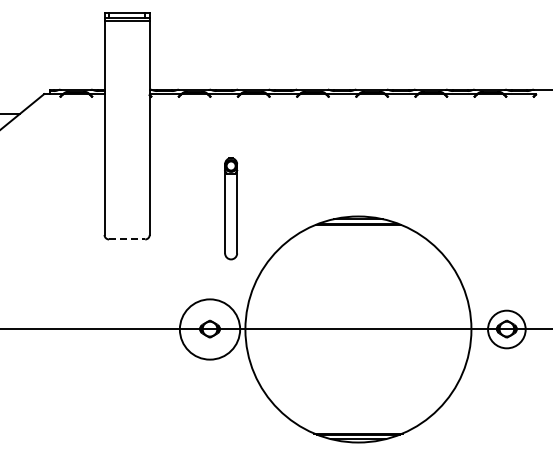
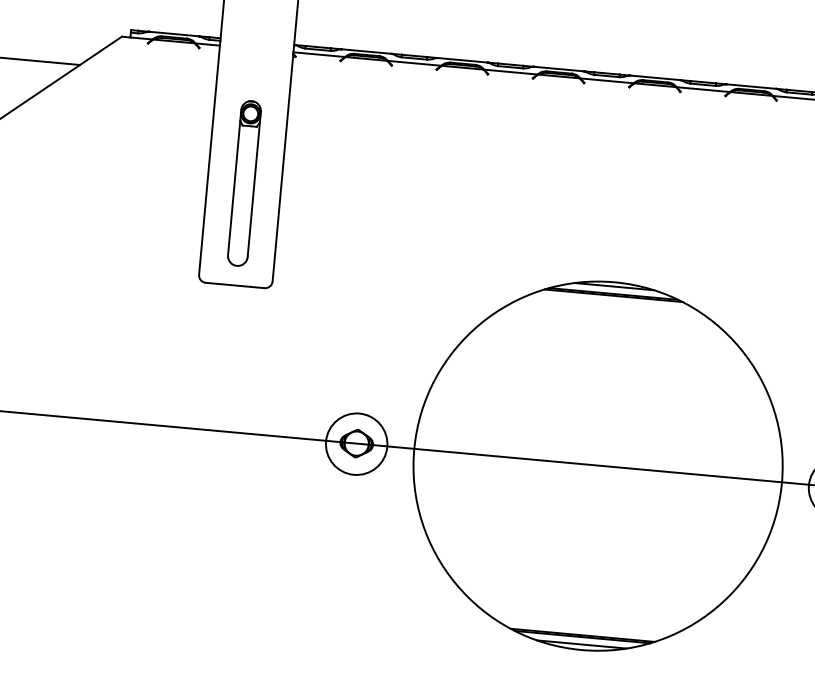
part: (231, 208) -> (245, 183), moved
line: (127, 239) -> (235, 285), dashed -> solid
circle: (209, 329) -> (355, 444), size x0.62

